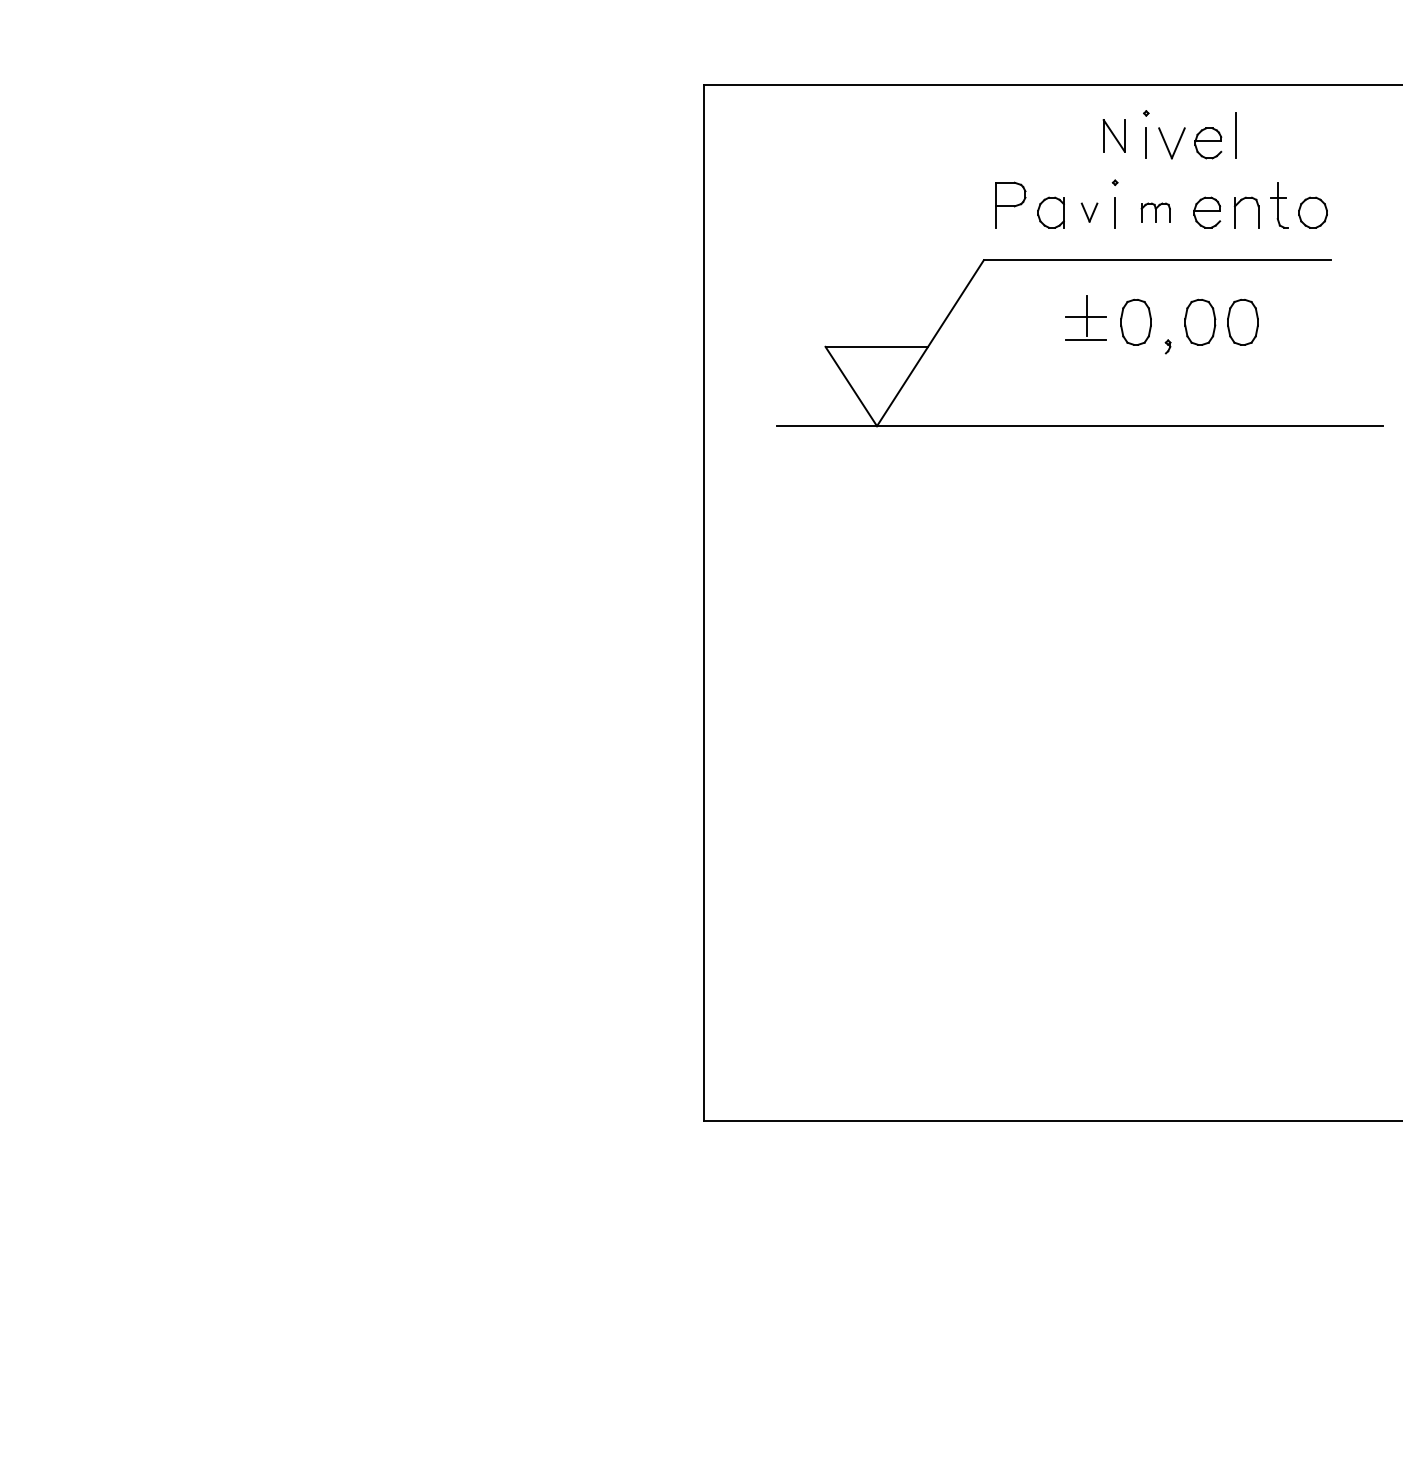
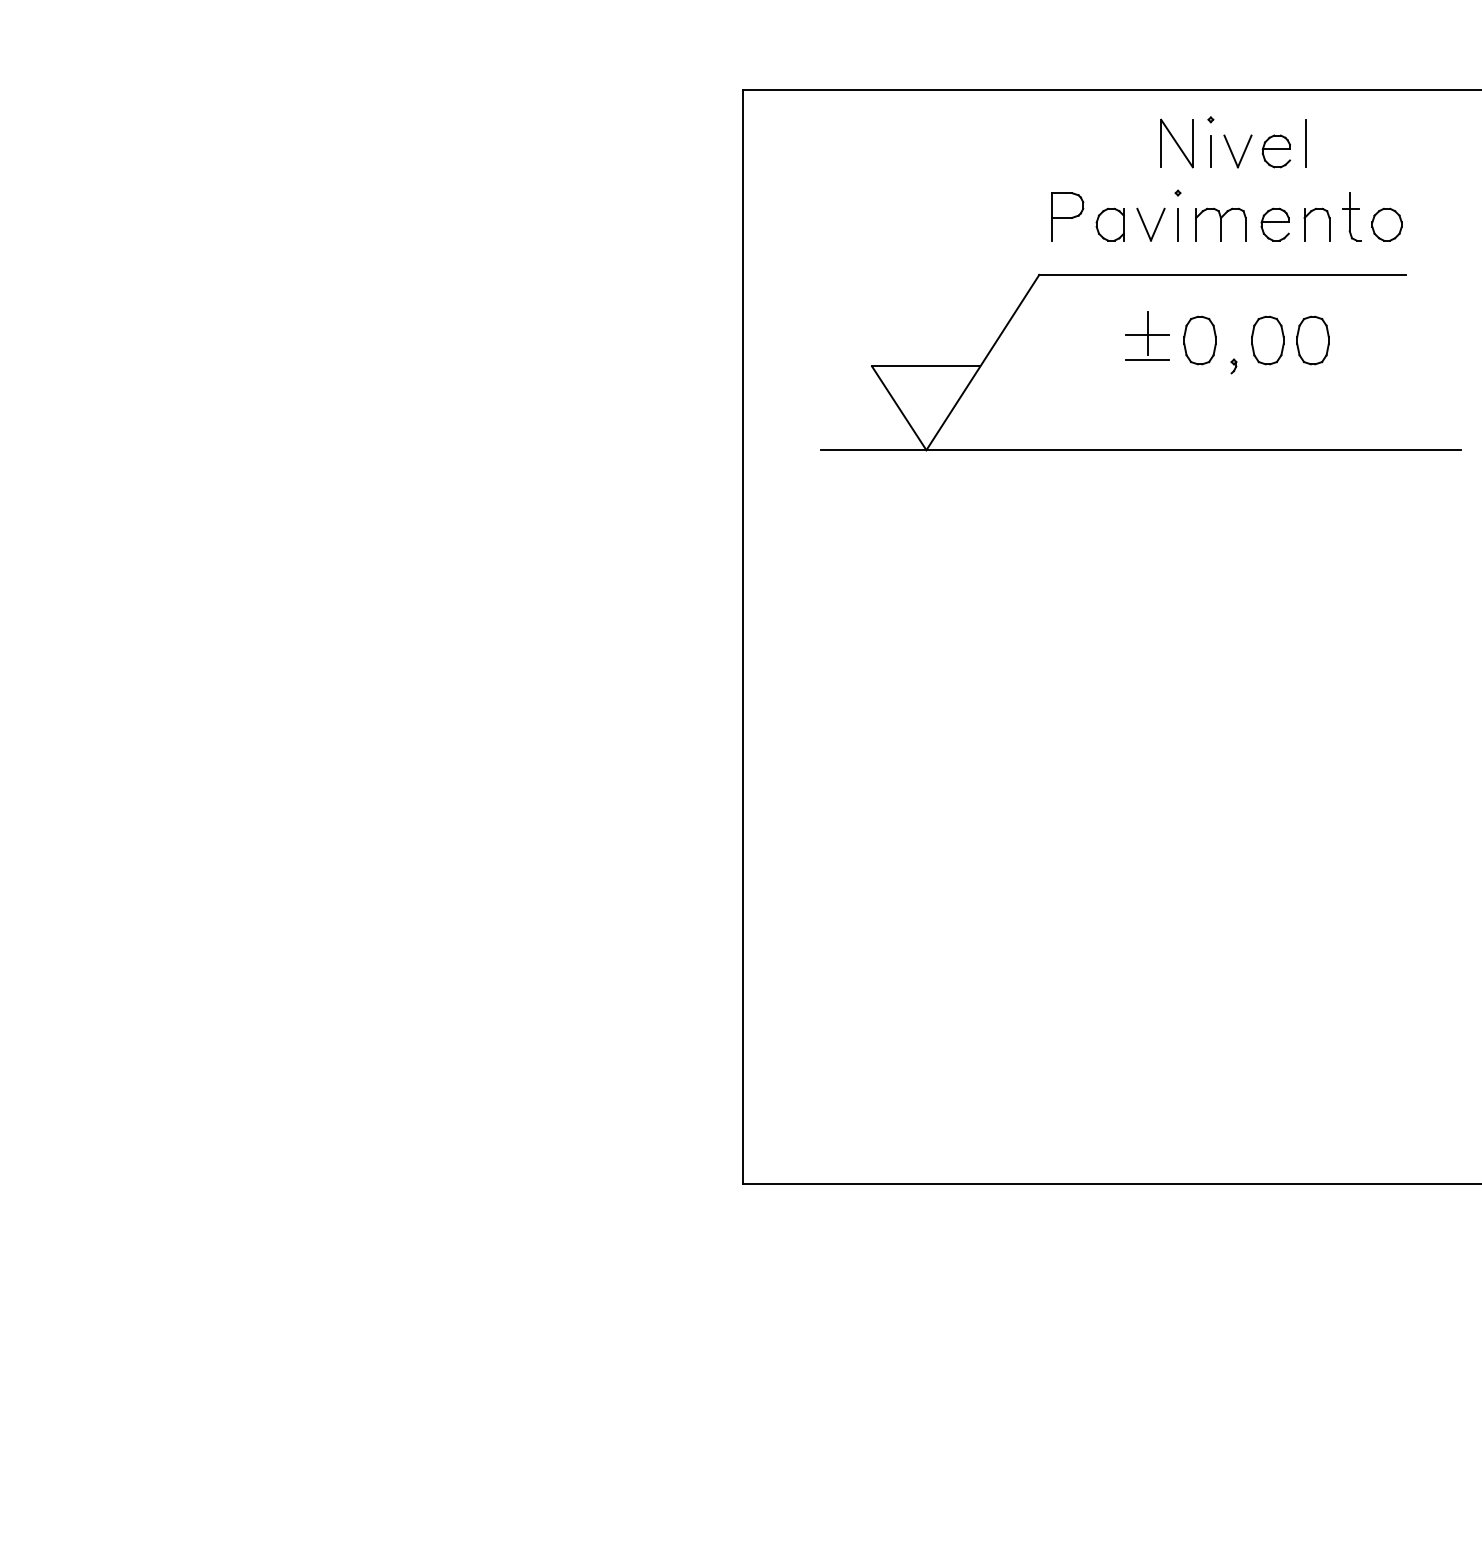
part: (1113, 135) -> (1176, 143), size x1.43
part: (1089, 212) -> (1150, 224), size x1.67
part: (1155, 212) -> (1220, 224), size x1.67

